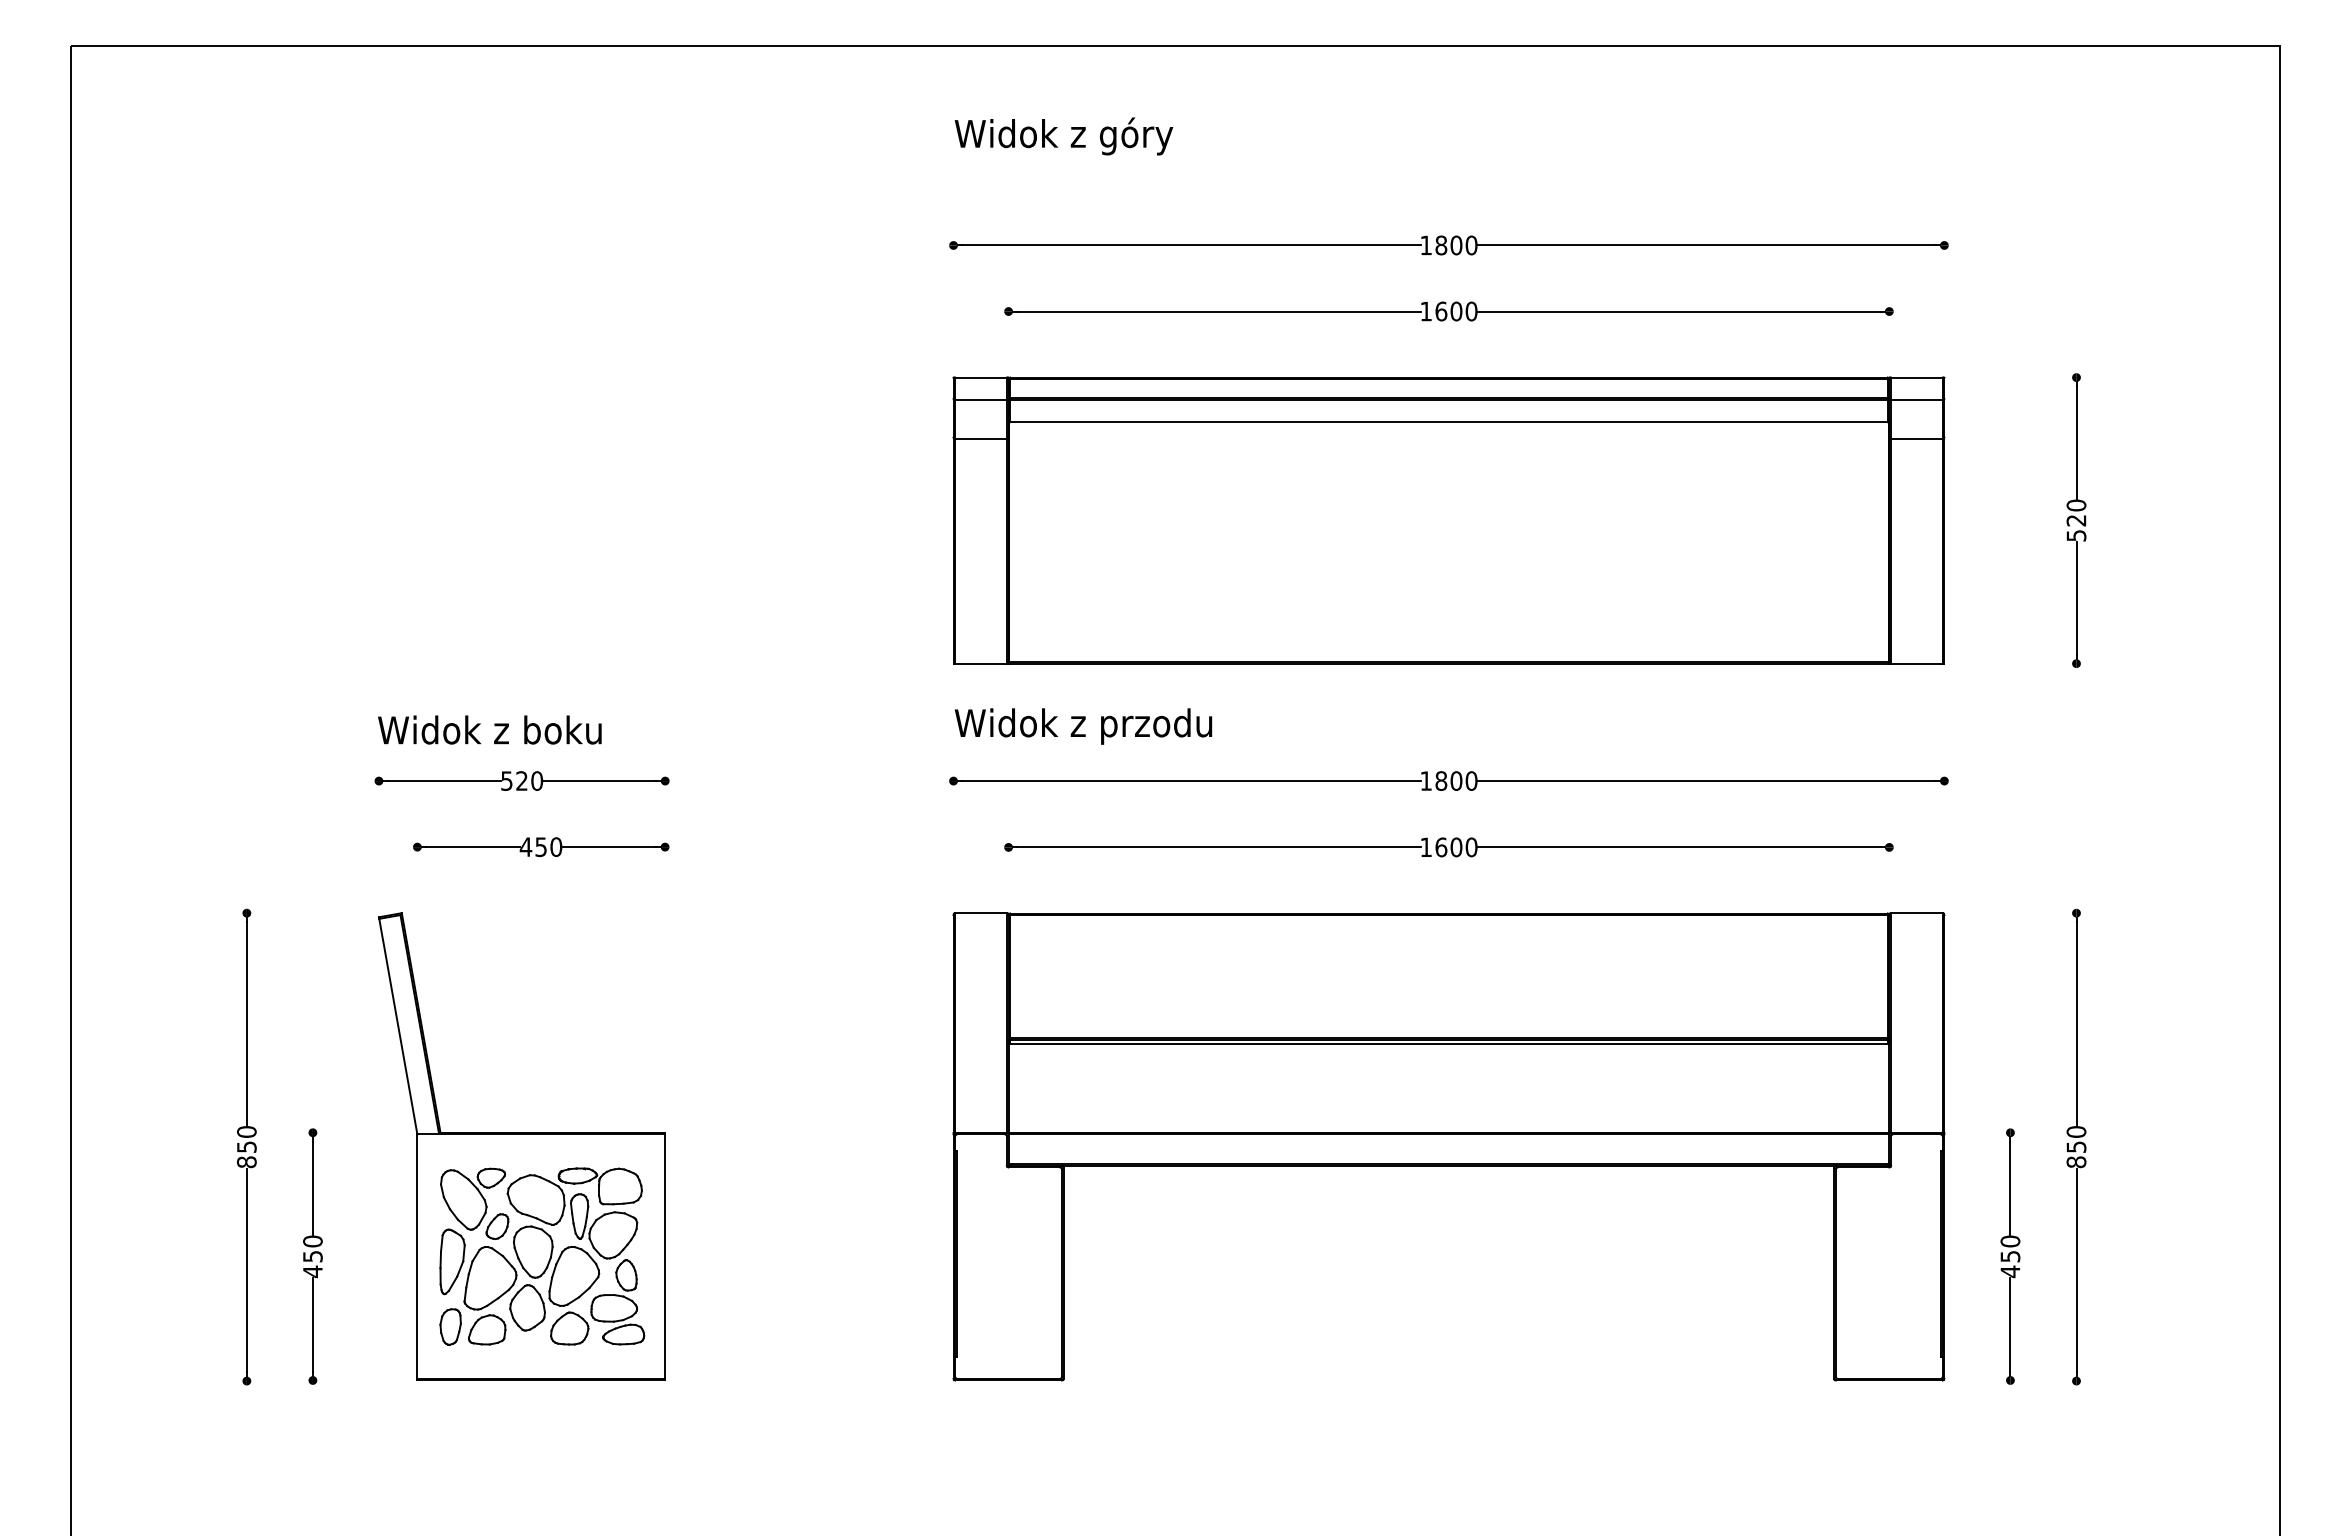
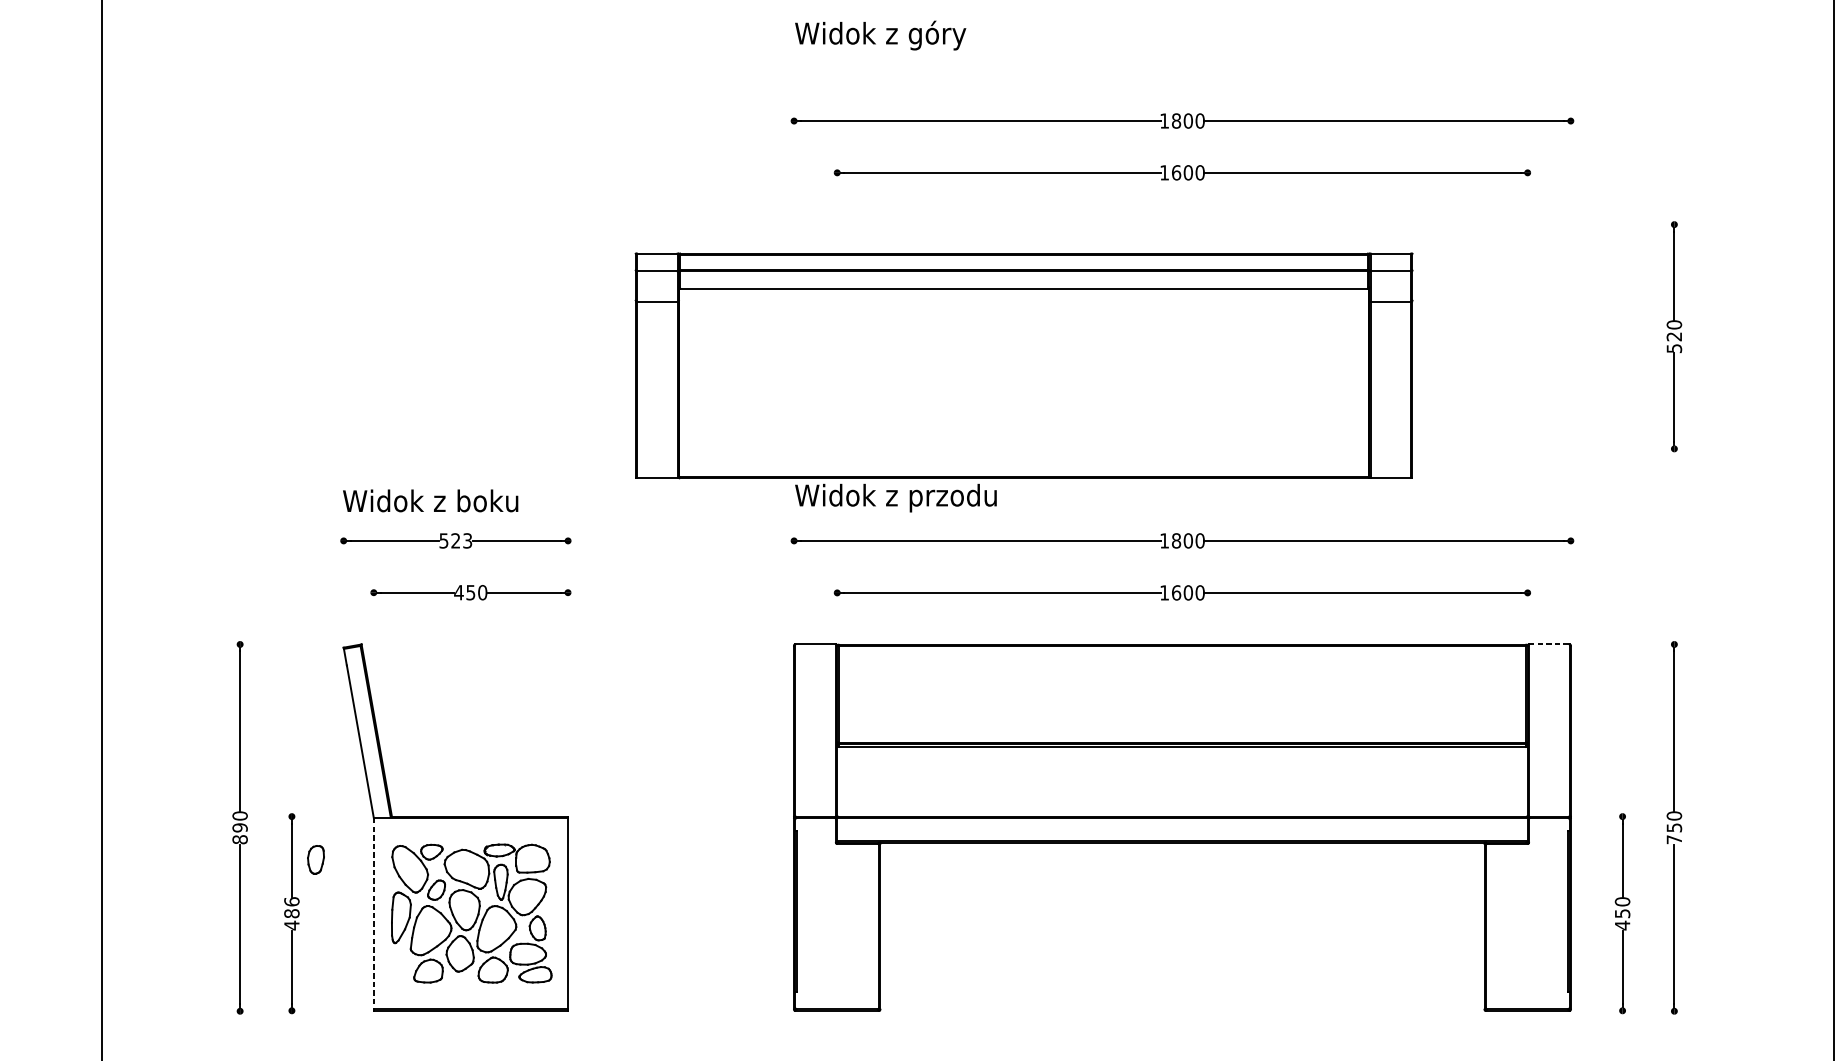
part: (1448, 520) -> (1023, 365), moved
text: (537, 780) -> (467, 540), 520 -> 523
line: (1916, 913) -> (1548, 644), solid -> dashed
text: (246, 1147) -> (239, 828), 850 -> 890
text: (2076, 1162) -> (1674, 839), 850 -> 750
text: (312, 1248) -> (291, 907), 450 -> 486
line: (417, 1257) -> (373, 914), solid -> dashed
part: (450, 1326) -> (315, 859), moved

